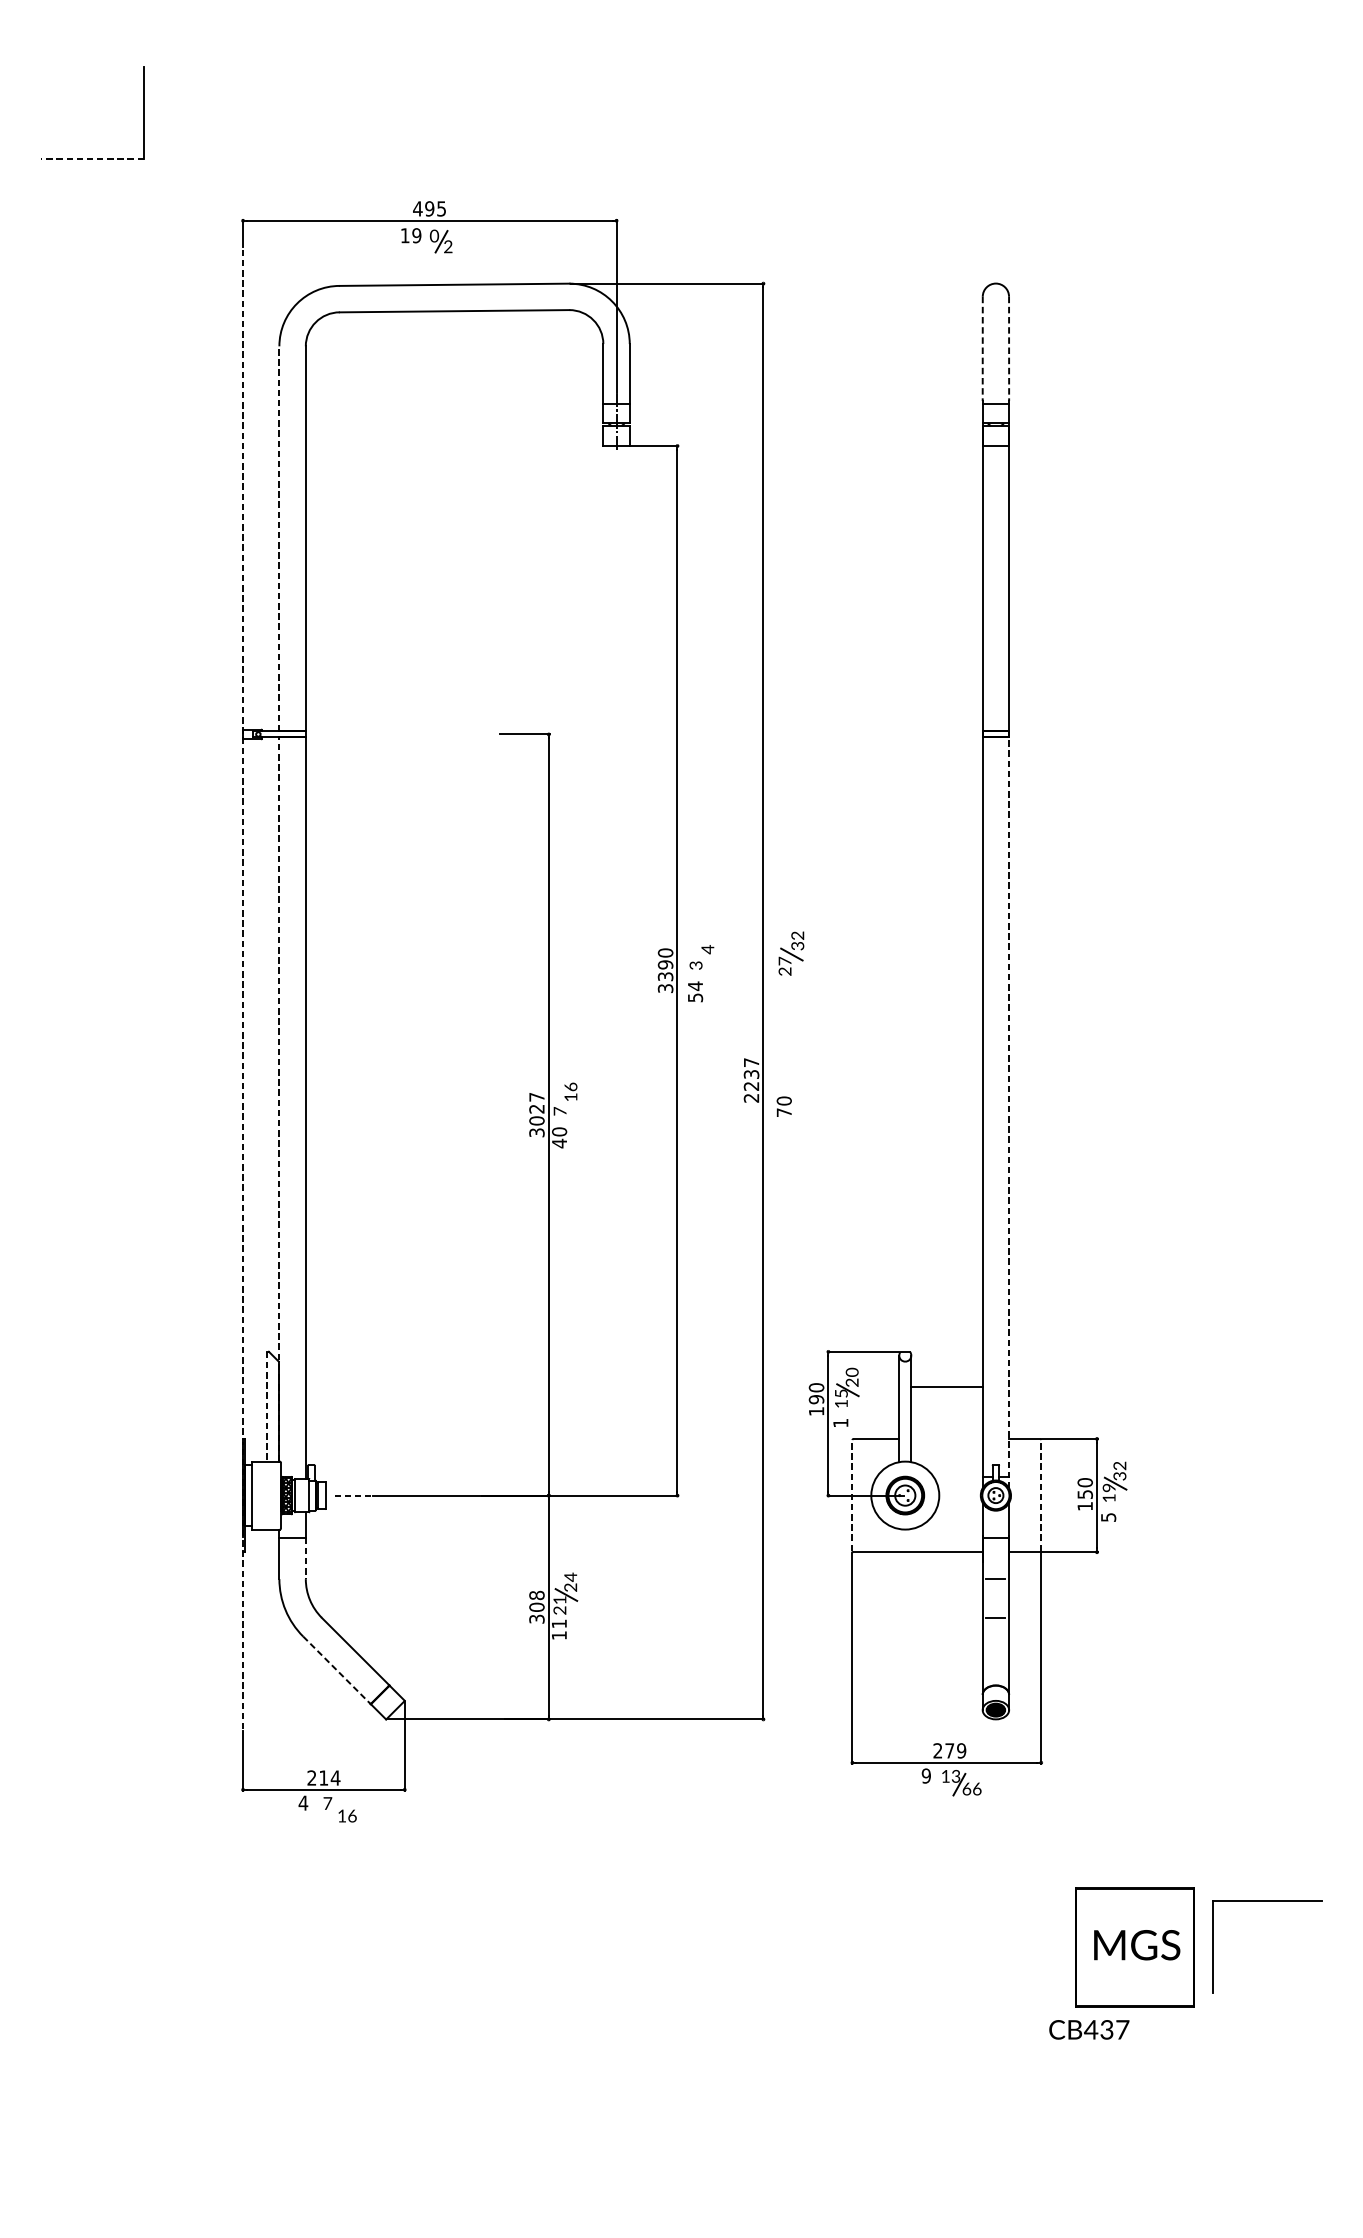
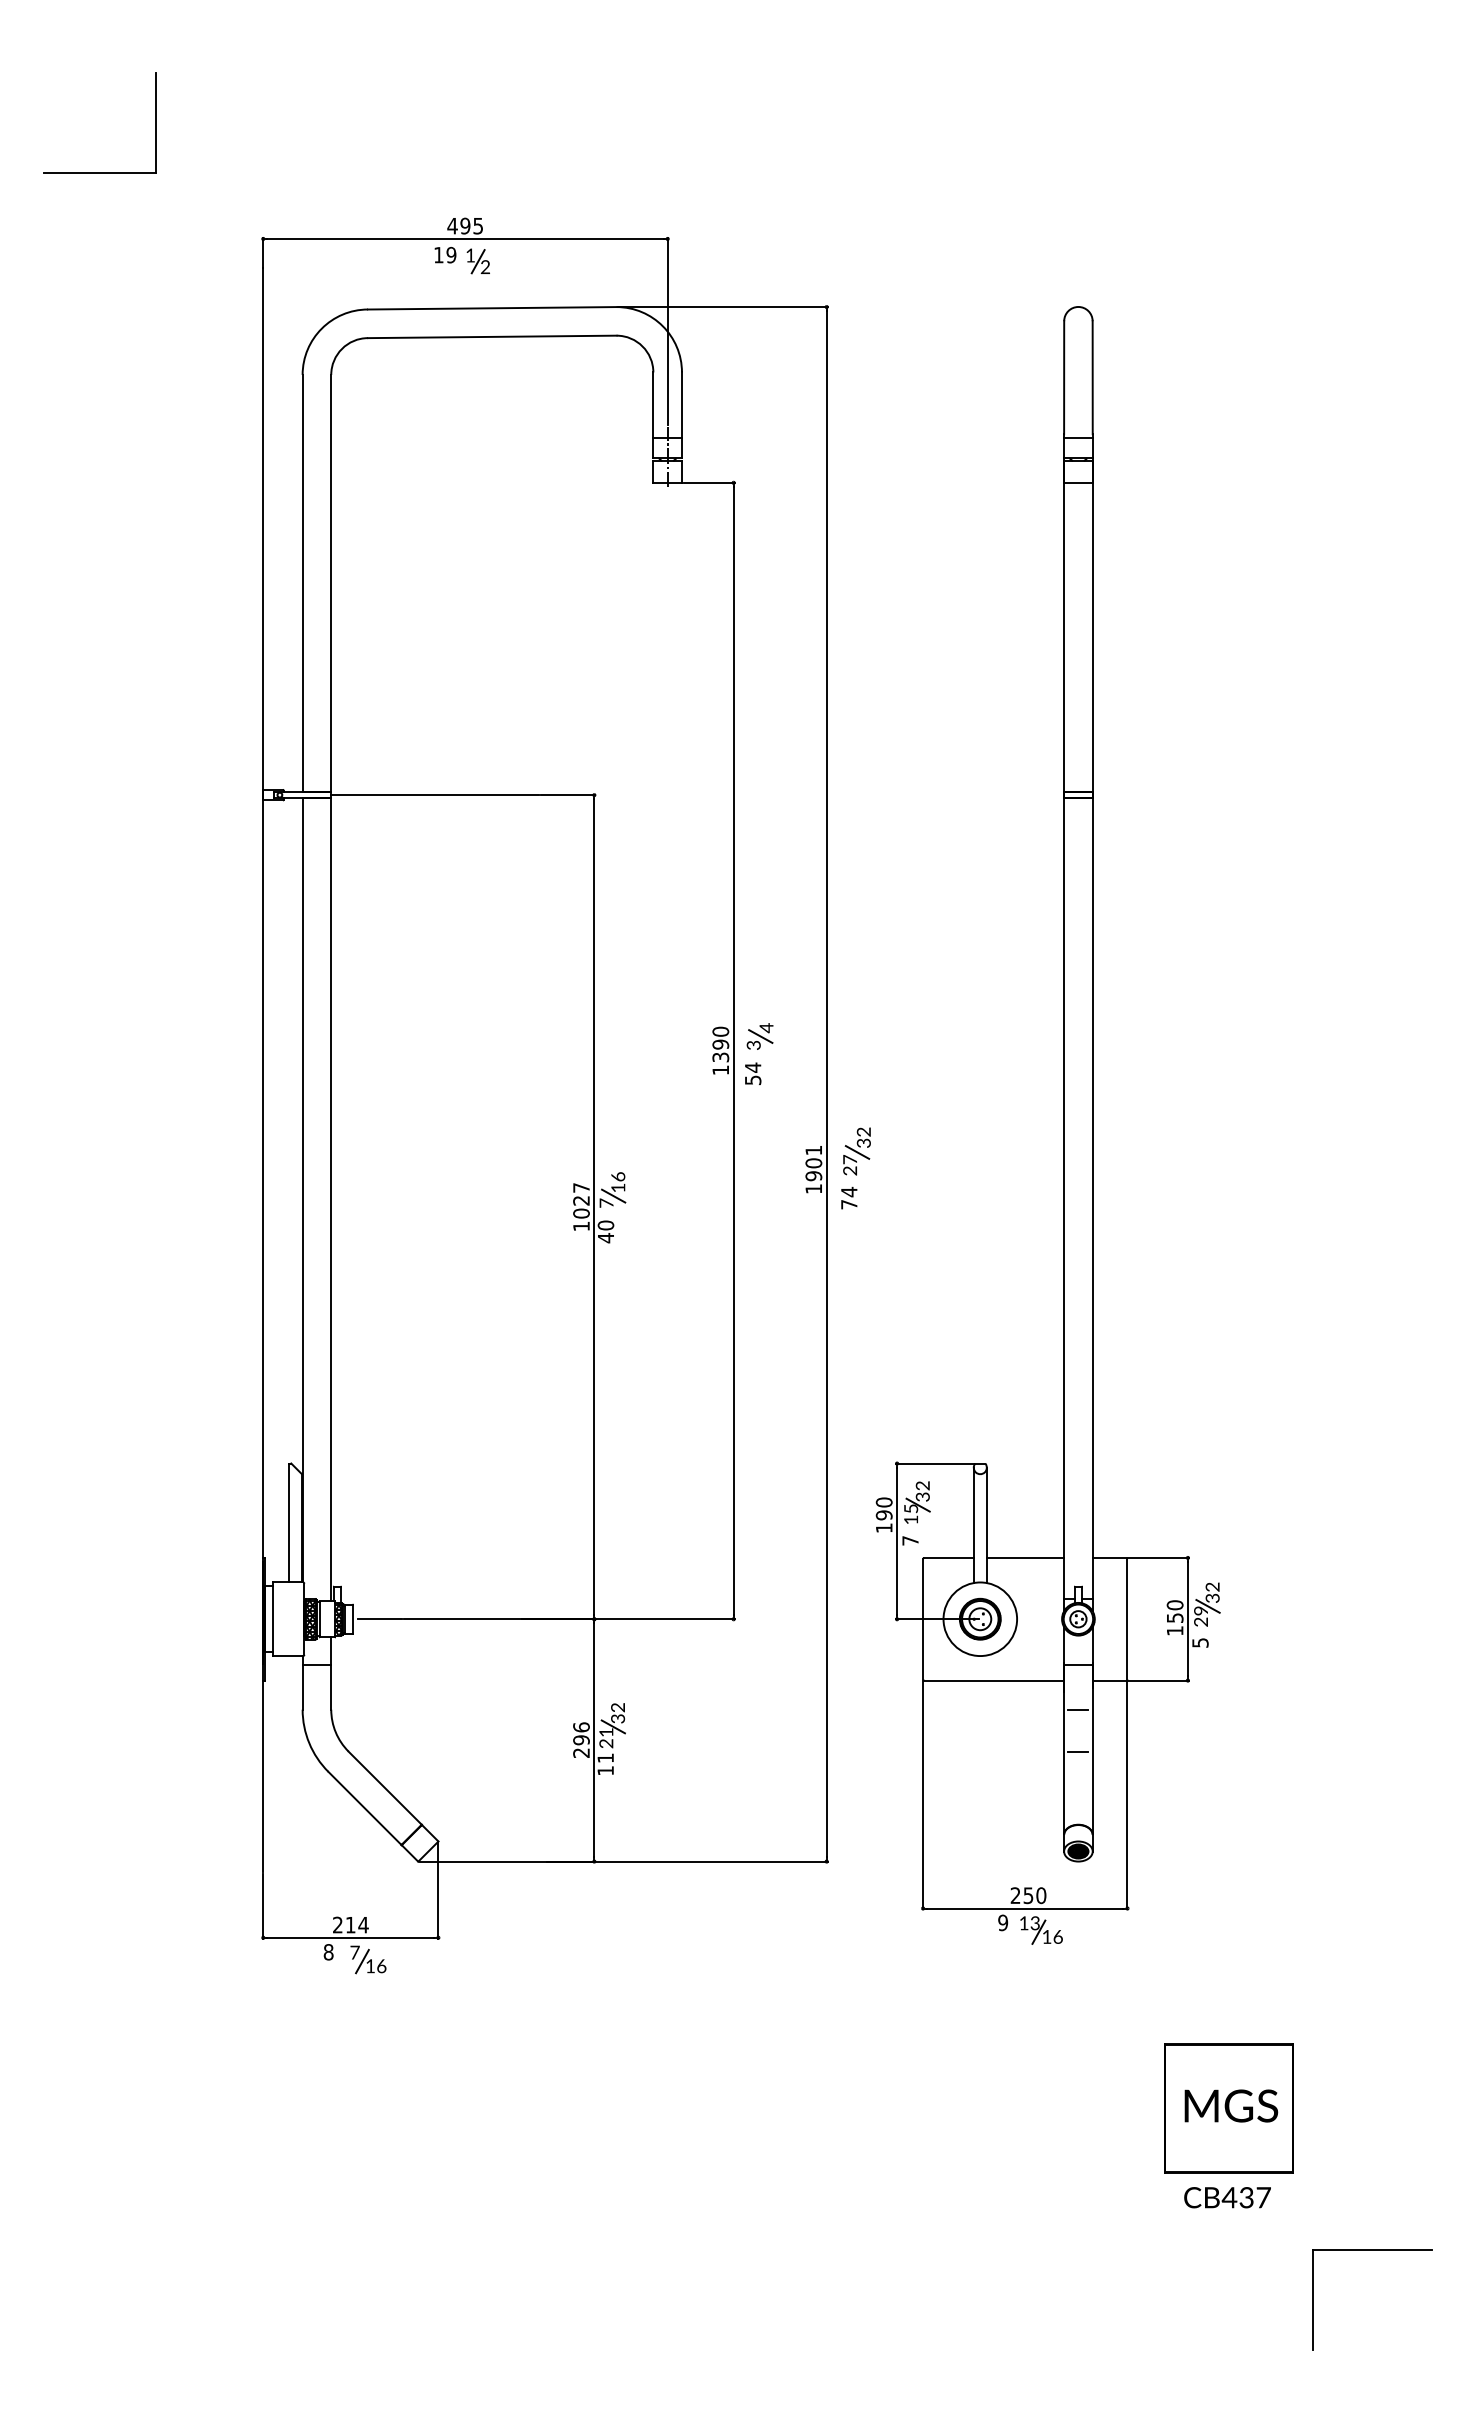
line: (92, 159) -> (100, 172), dashed -> solid
text: (434, 236) -> (470, 255), 0 -> 1
line: (983, 349) -> (1064, 378), dashed -> solid
line: (1008, 349) -> (1092, 378), dashed -> solid
line: (279, 538) -> (302, 582), dashed -> solid
line: (401, 734) -> (434, 795), added
part: (790, 953) -> (856, 1151), moved
line: (702, 957) -> (760, 1036), added
line: (243, 987) -> (263, 1069), dashed -> solid
text: (665, 988) -> (720, 1070), 3390 -> 1390
text: (751, 1080) -> (813, 1169), 2237 -> 1901
line: (279, 1098) -> (302, 1189), dashed -> solid
text: (784, 1100) -> (849, 1191), 70 -> 74
line: (566, 1104) -> (613, 1195), added
line: (1008, 1109) -> (1092, 1201), dashed -> solid
text: (536, 1132) -> (581, 1226), 3027 -> 1027
text: (851, 1376) -> (922, 1490), 20 -> 32
line: (947, 1386) -> (1025, 1557), moved
line: (266, 1407) -> (288, 1523), dashed -> solid
text: (840, 1422) -> (910, 1540), 1 -> 7
hatch: (312, 1494) -> (338, 1618), added
line: (852, 1494) -> (923, 1618), dashed -> solid
line: (1041, 1494) -> (1127, 1618), dashed -> solid
line: (350, 1495) -> (379, 1619), dashed -> solid
text: (1108, 1497) -> (1200, 1621), 19 -> 29
line: (306, 1558) -> (331, 1687), dashed -> solid
text: (571, 1581) -> (618, 1712), 24 -> 32
text: (536, 1606) -> (581, 1739), 308 -> 296
line: (336, 1670) -> (364, 1808), dashed -> solid
text: (955, 1750) -> (1034, 1895), 279 -> 250
text: (966, 1788) -> (1046, 1936), 66 -> 16
text: (303, 1803) -> (328, 1952), 4 -> 8
line: (334, 1811) -> (362, 1961), added
part: (1267, 1901) -> (1372, 2250), moved
text: (1089, 2029) -> (1227, 2197), moved

